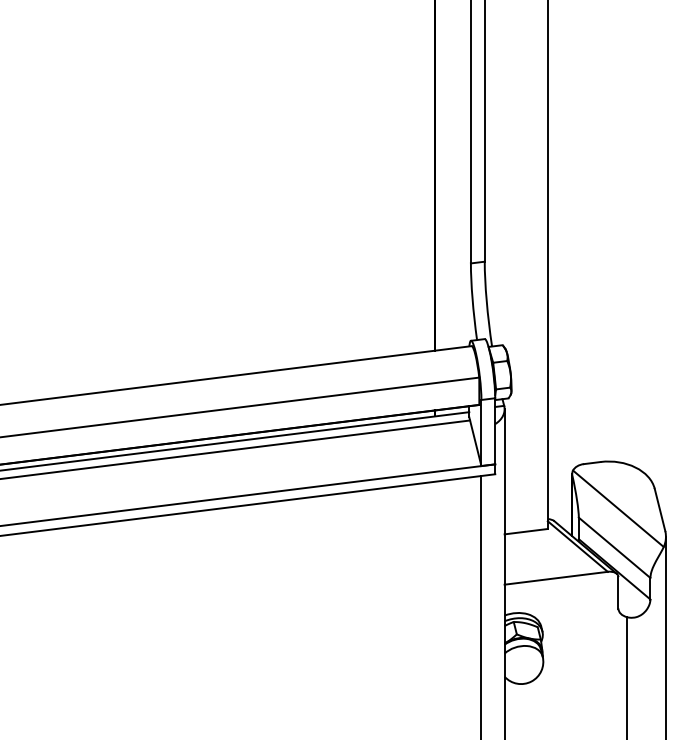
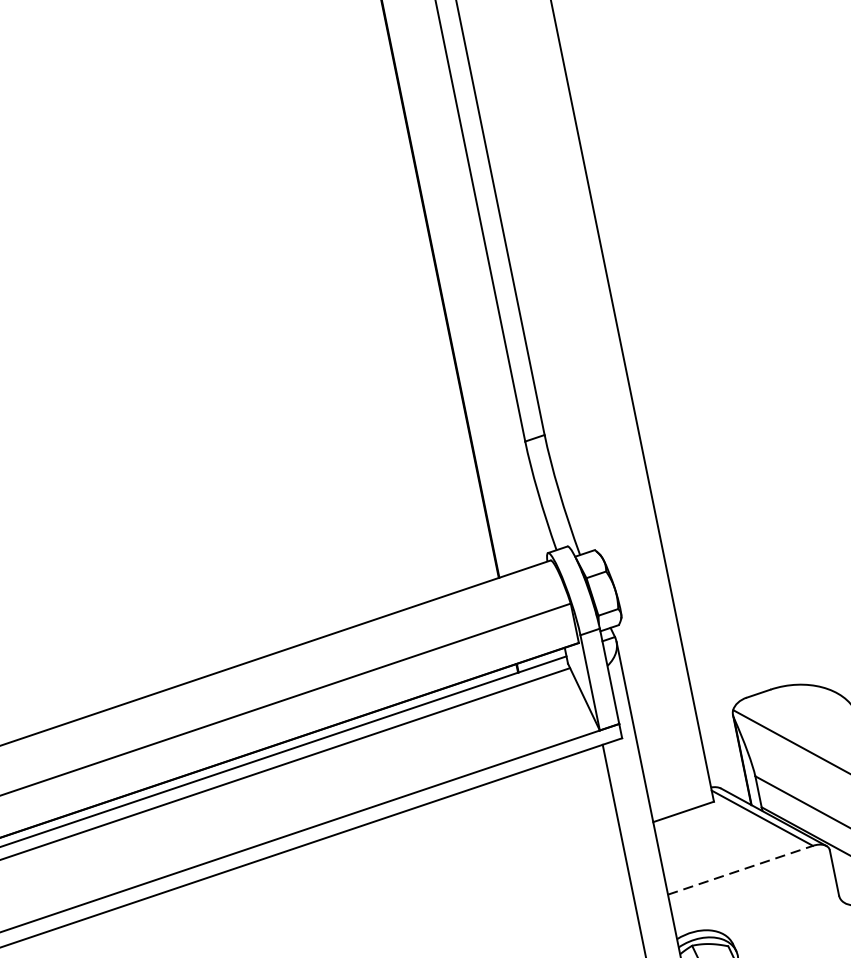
line: (556, 578) -> (740, 870), solid -> dashed

